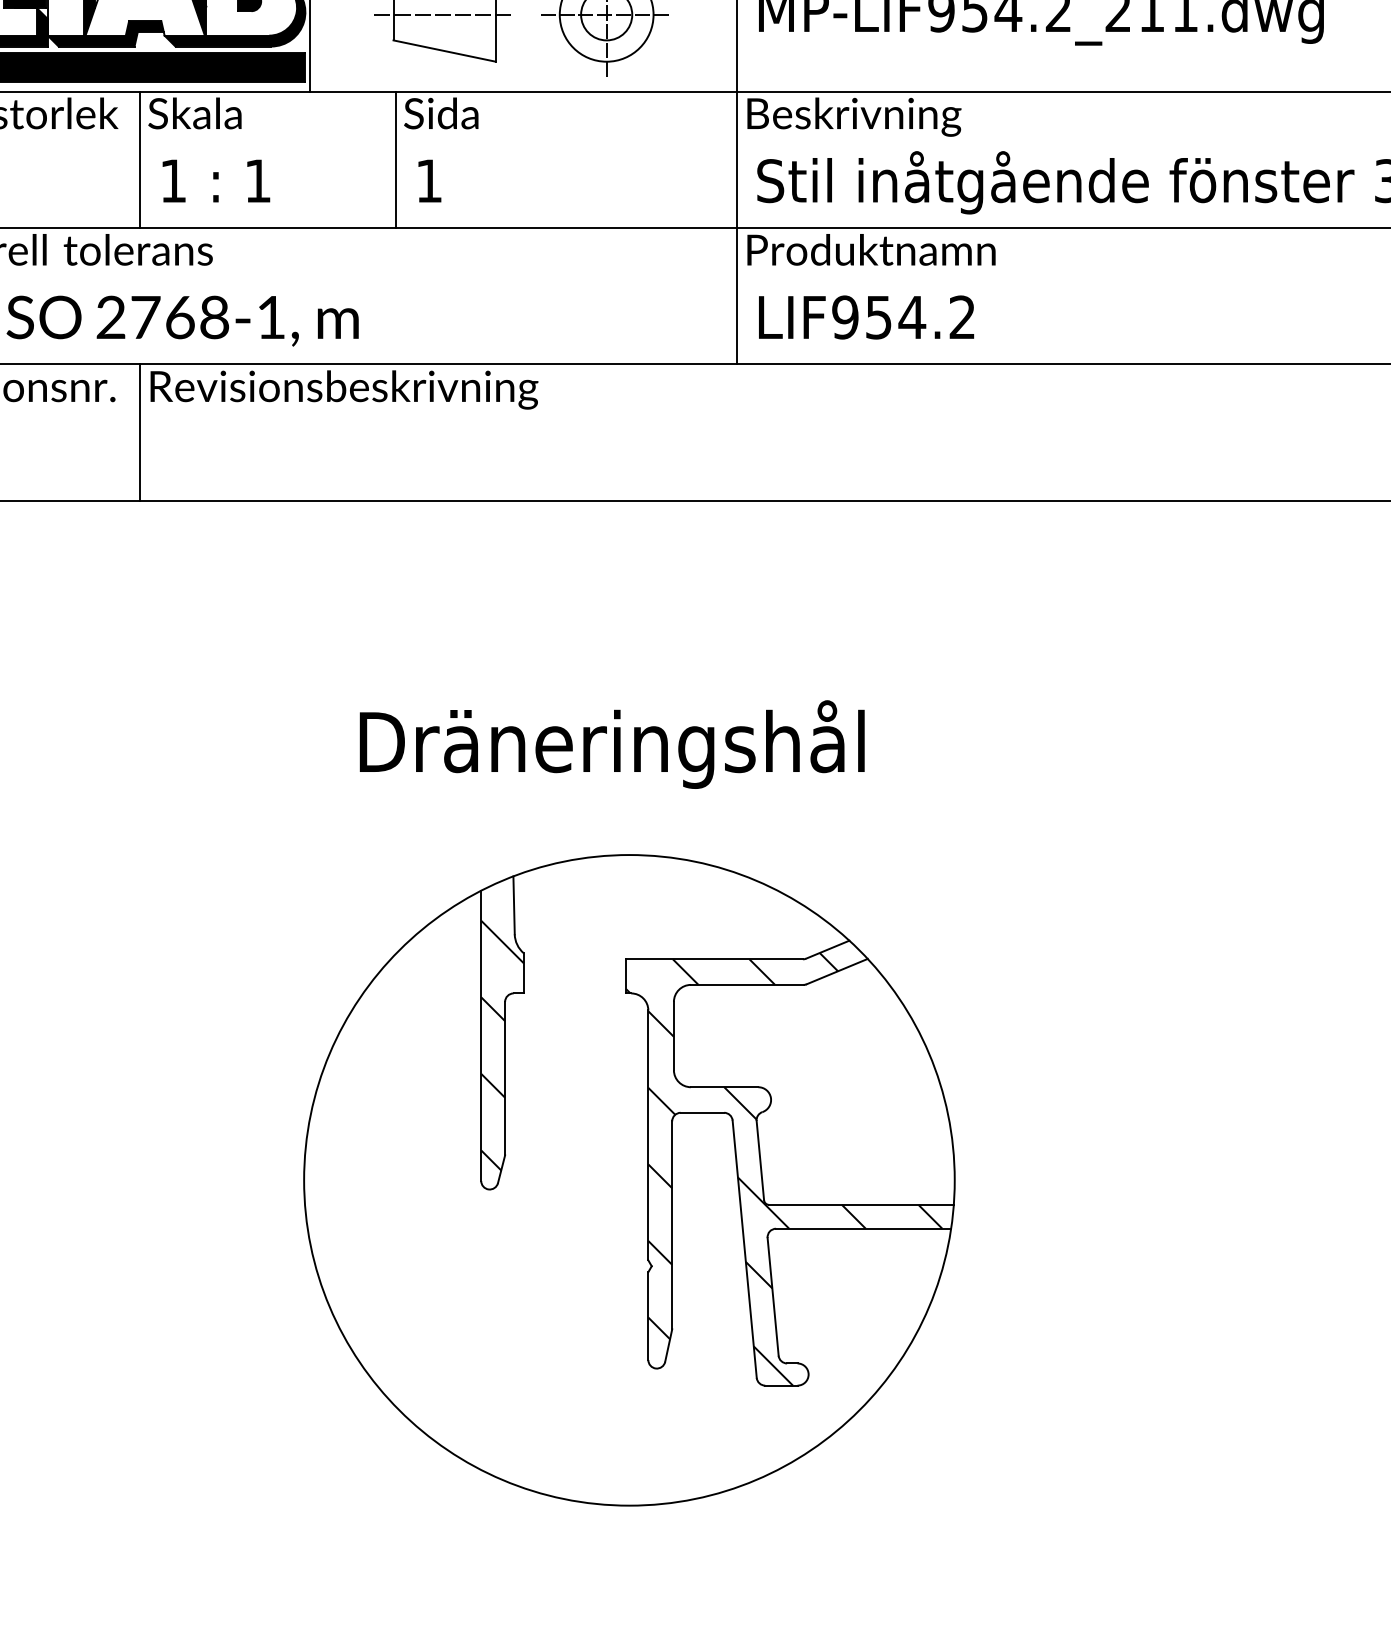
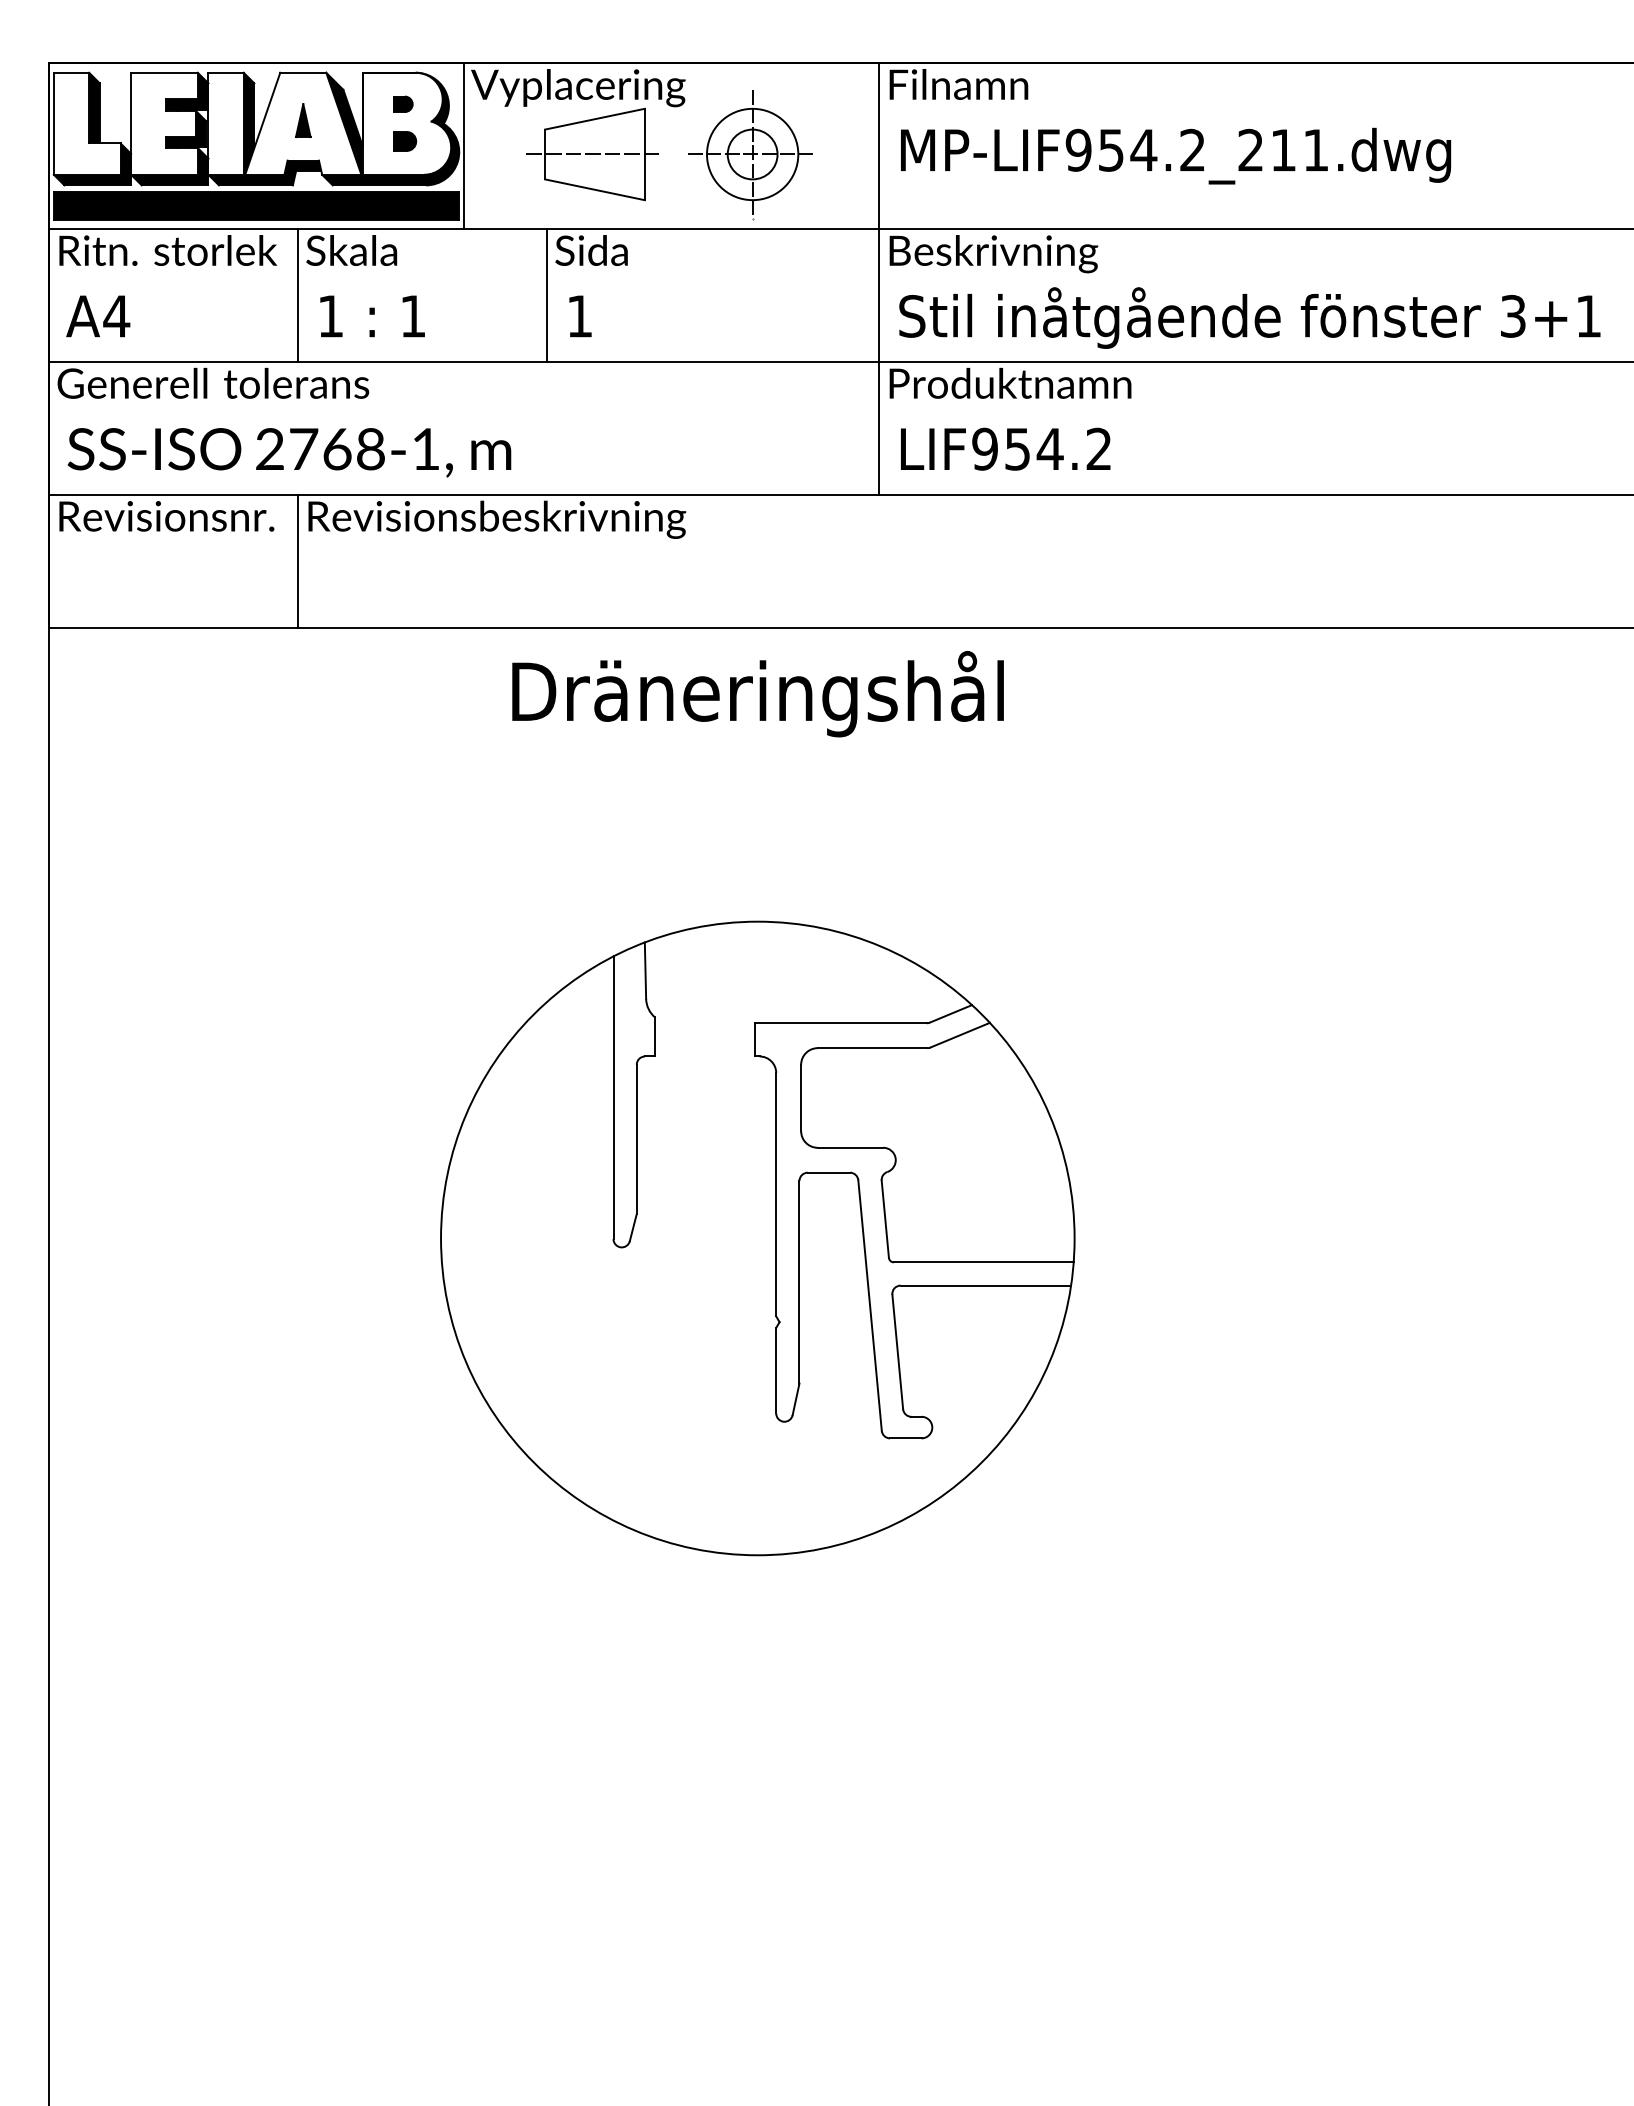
text: (611, 744) -> (757, 694), moved
part: (629, 1180) -> (757, 1238), moved

